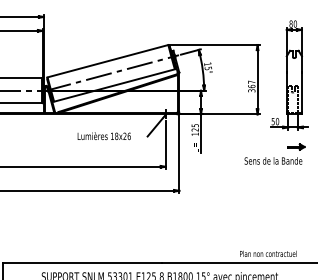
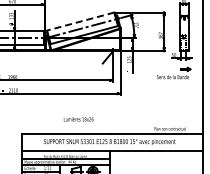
line: (107, 61) -> (80, 21), solid -> dashed
text: (103, 136) -> (78, 119), moved

